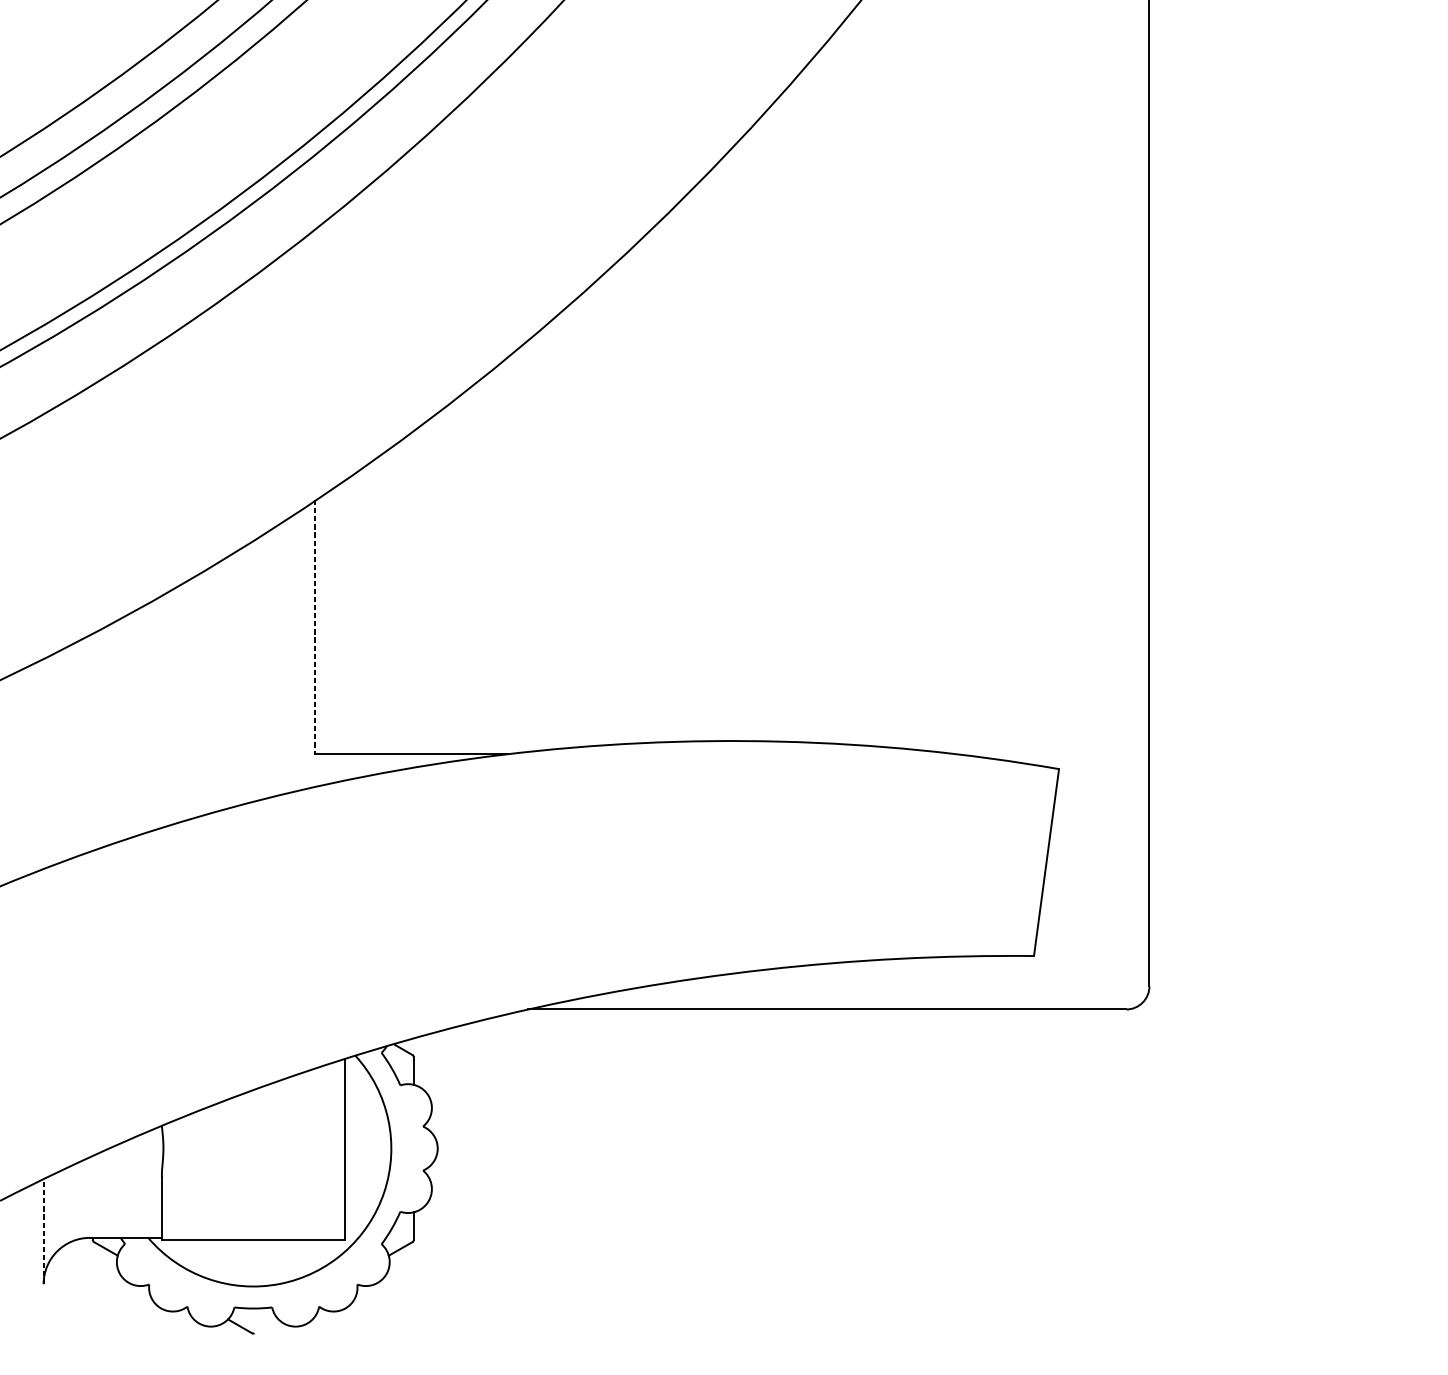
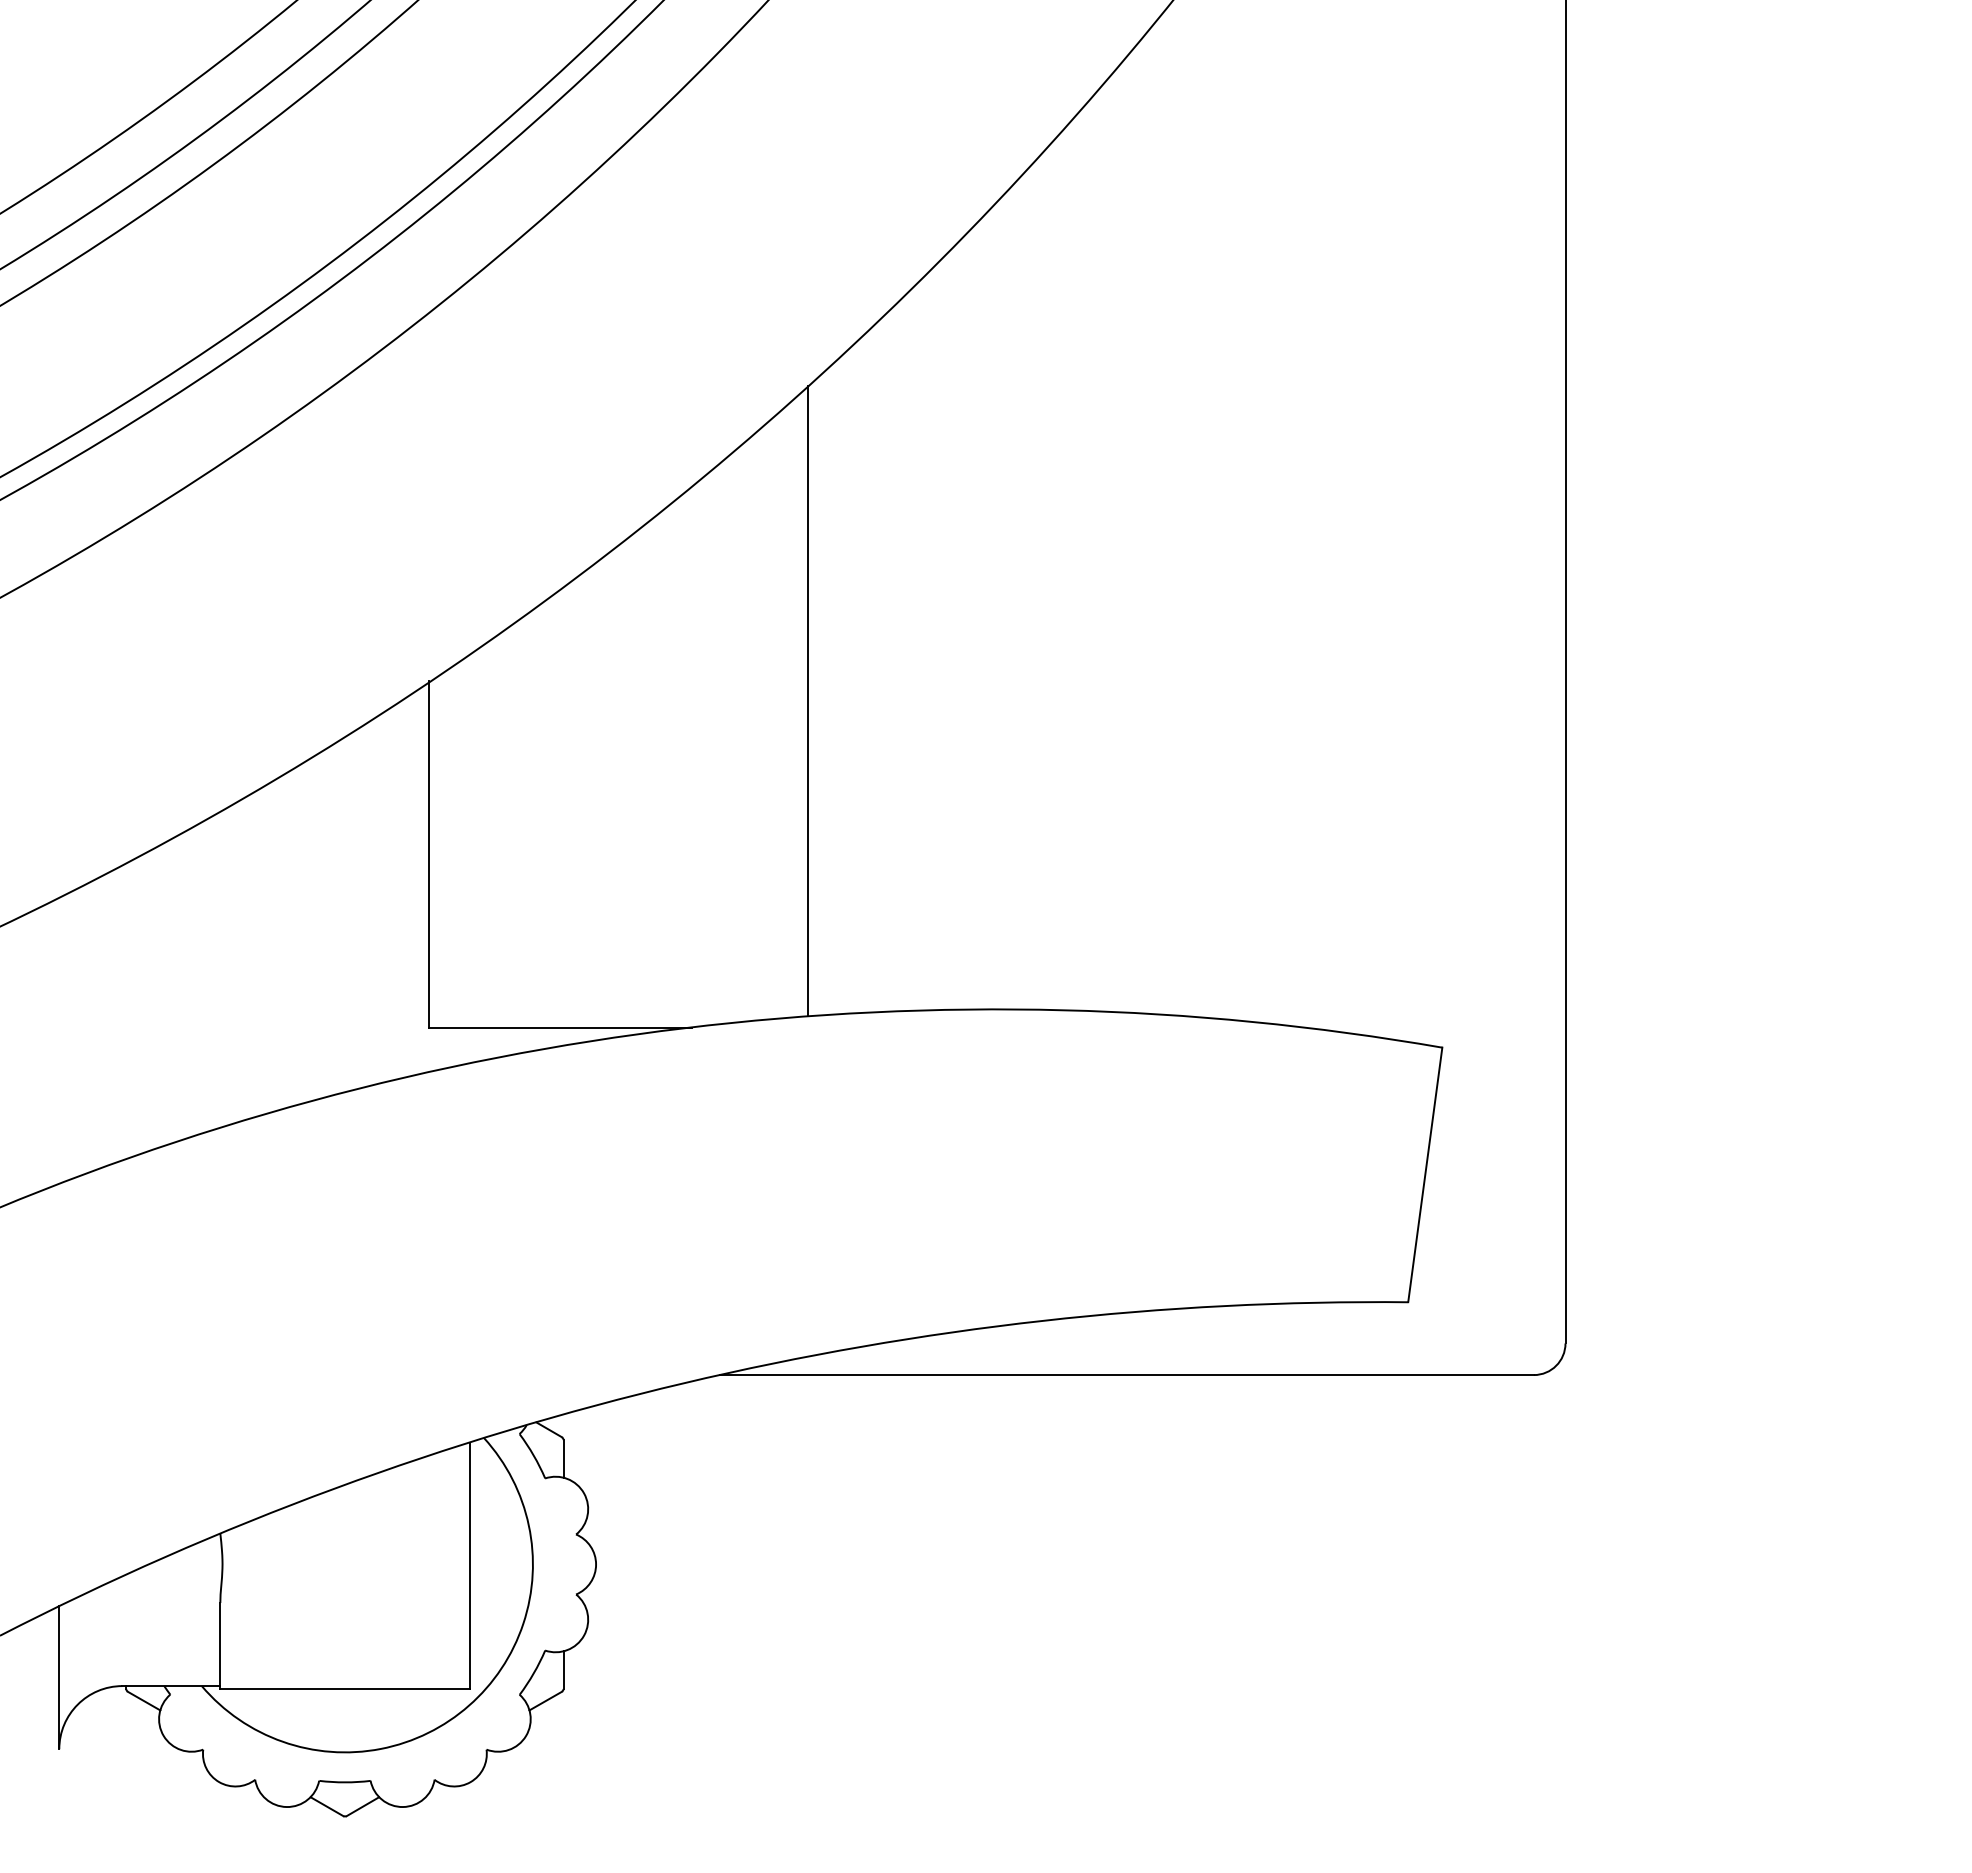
line: (592, 514) -> (807, 701), added
line: (314, 628) -> (428, 855), dashed -> solid
line: (43, 1231) -> (59, 1677), dashed -> solid
line: (266, 1326) -> (362, 1806), added

